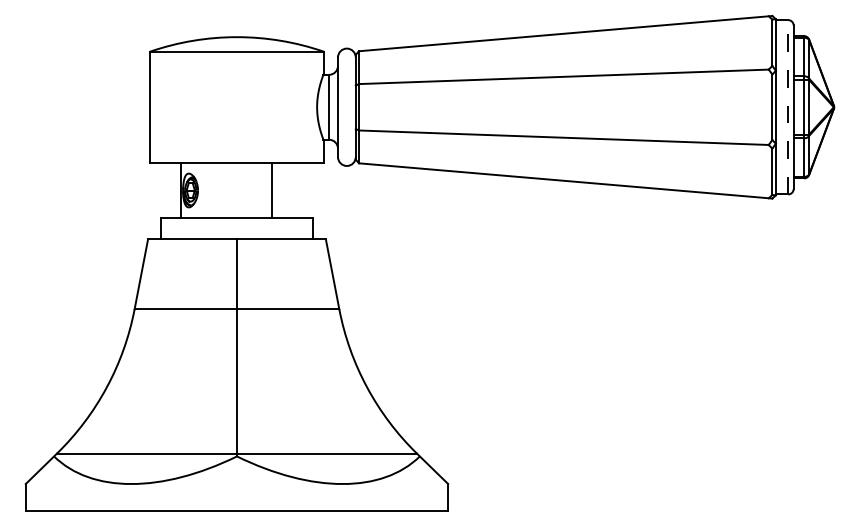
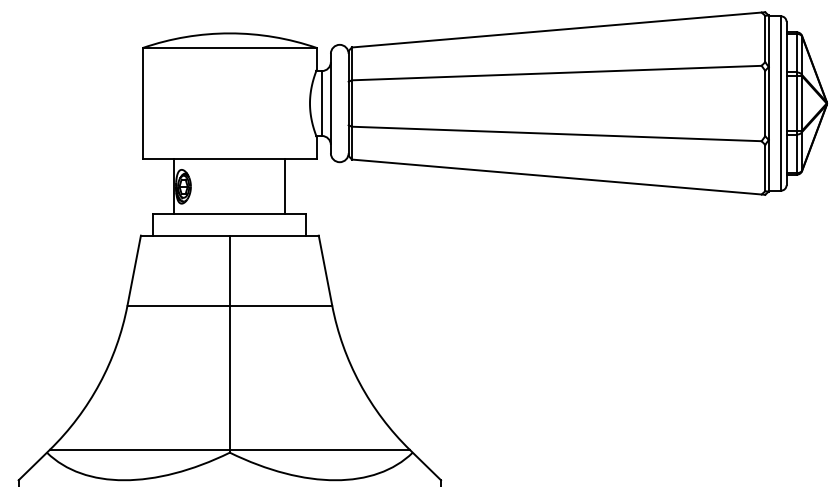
line: (788, 106) -> (781, 102), dashed -> solid
line: (271, 190) -> (285, 186), moved

